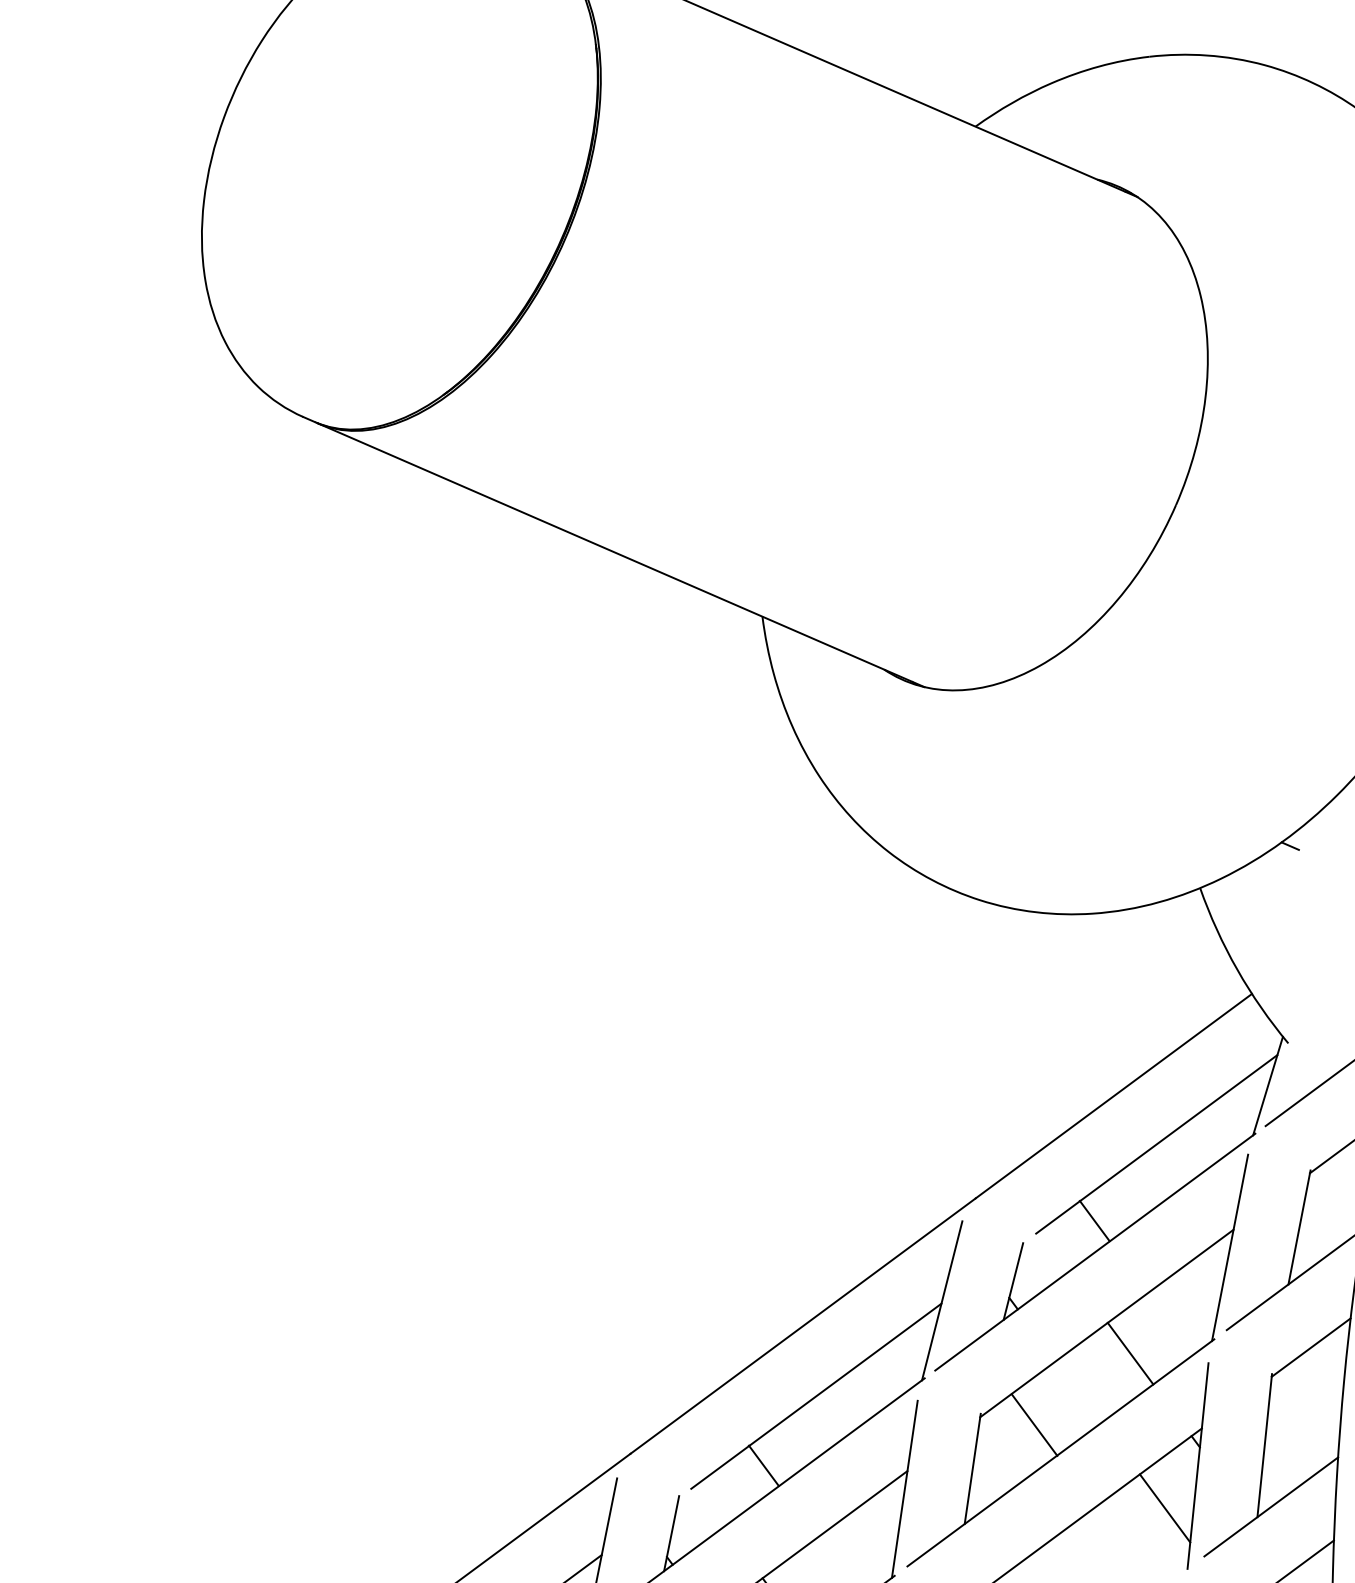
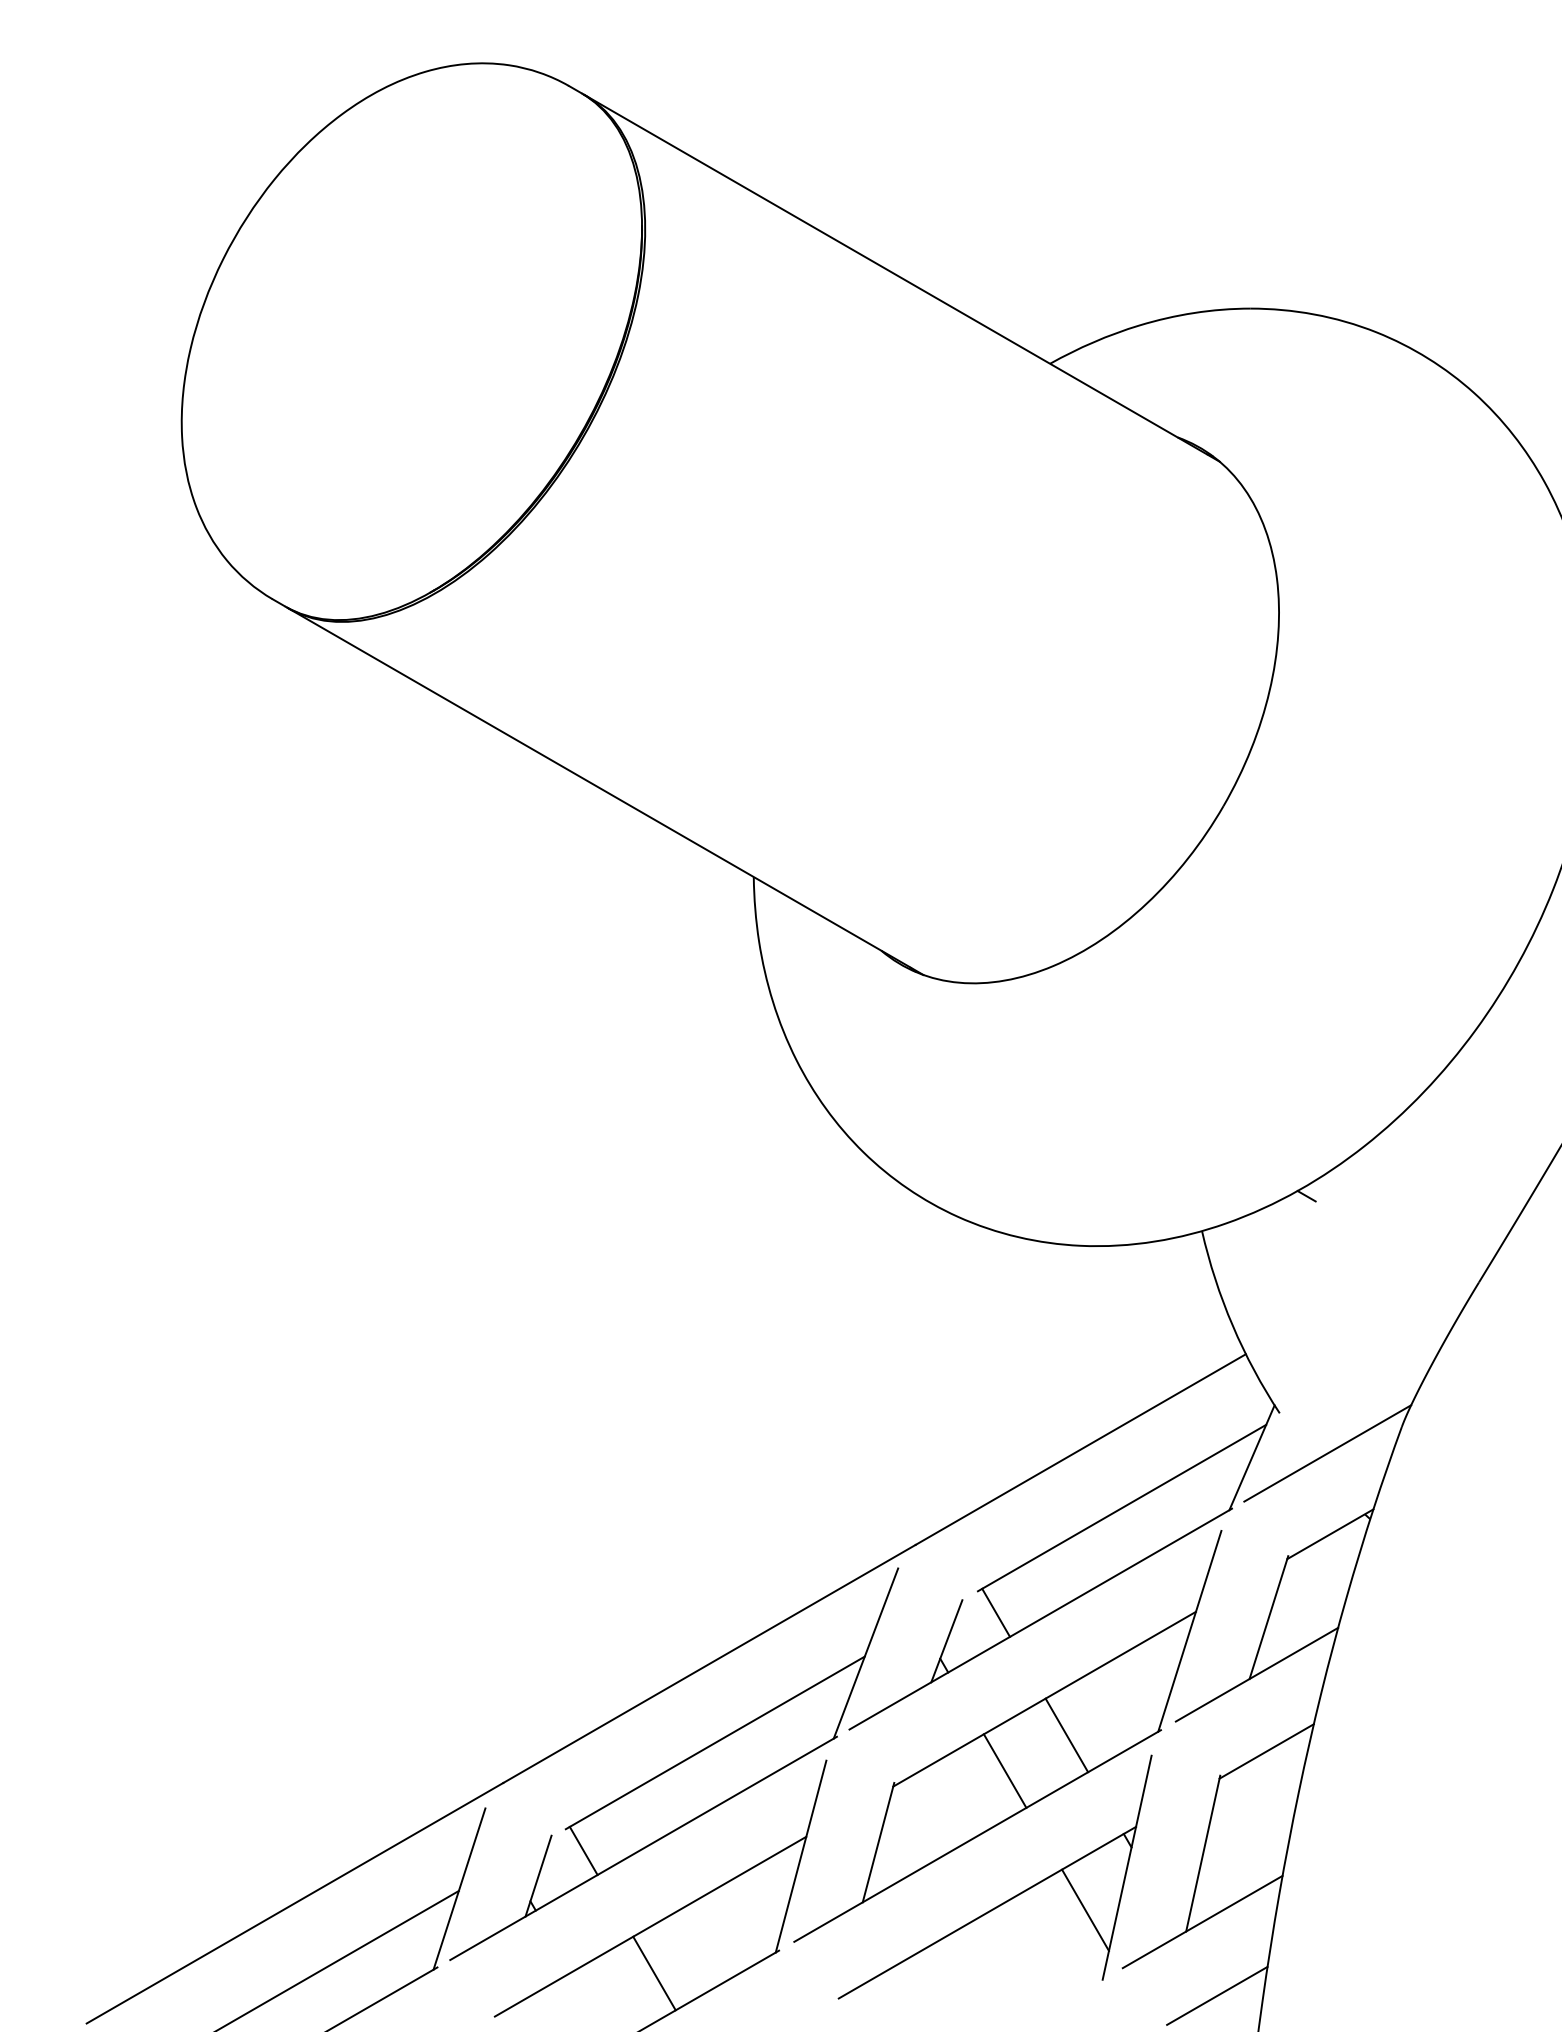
line: (1094, 1220) -> (995, 1612), moved
line: (1033, 1424) -> (1004, 1770), moved
line: (763, 1465) -> (583, 1850), moved

